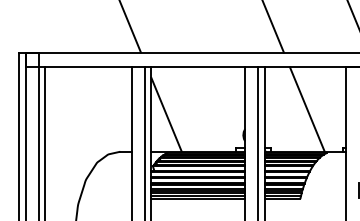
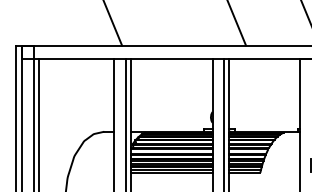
line: (306, 109) -> (265, 95), removed
line: (166, 114) -> (144, 99), removed

